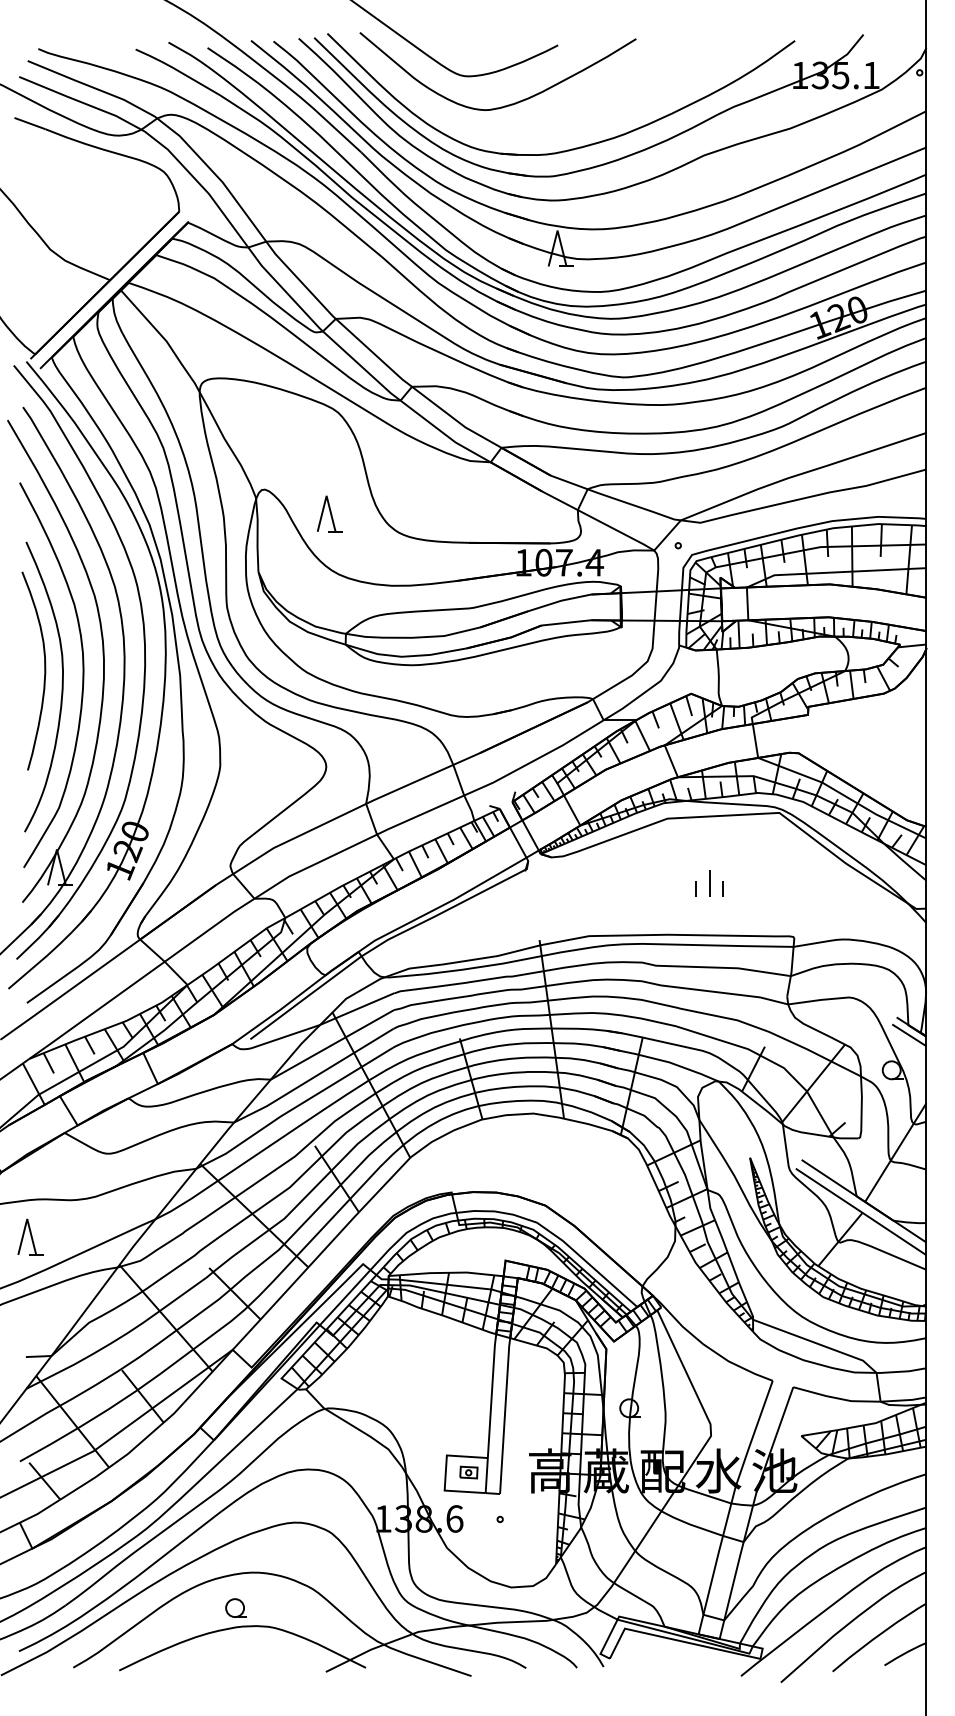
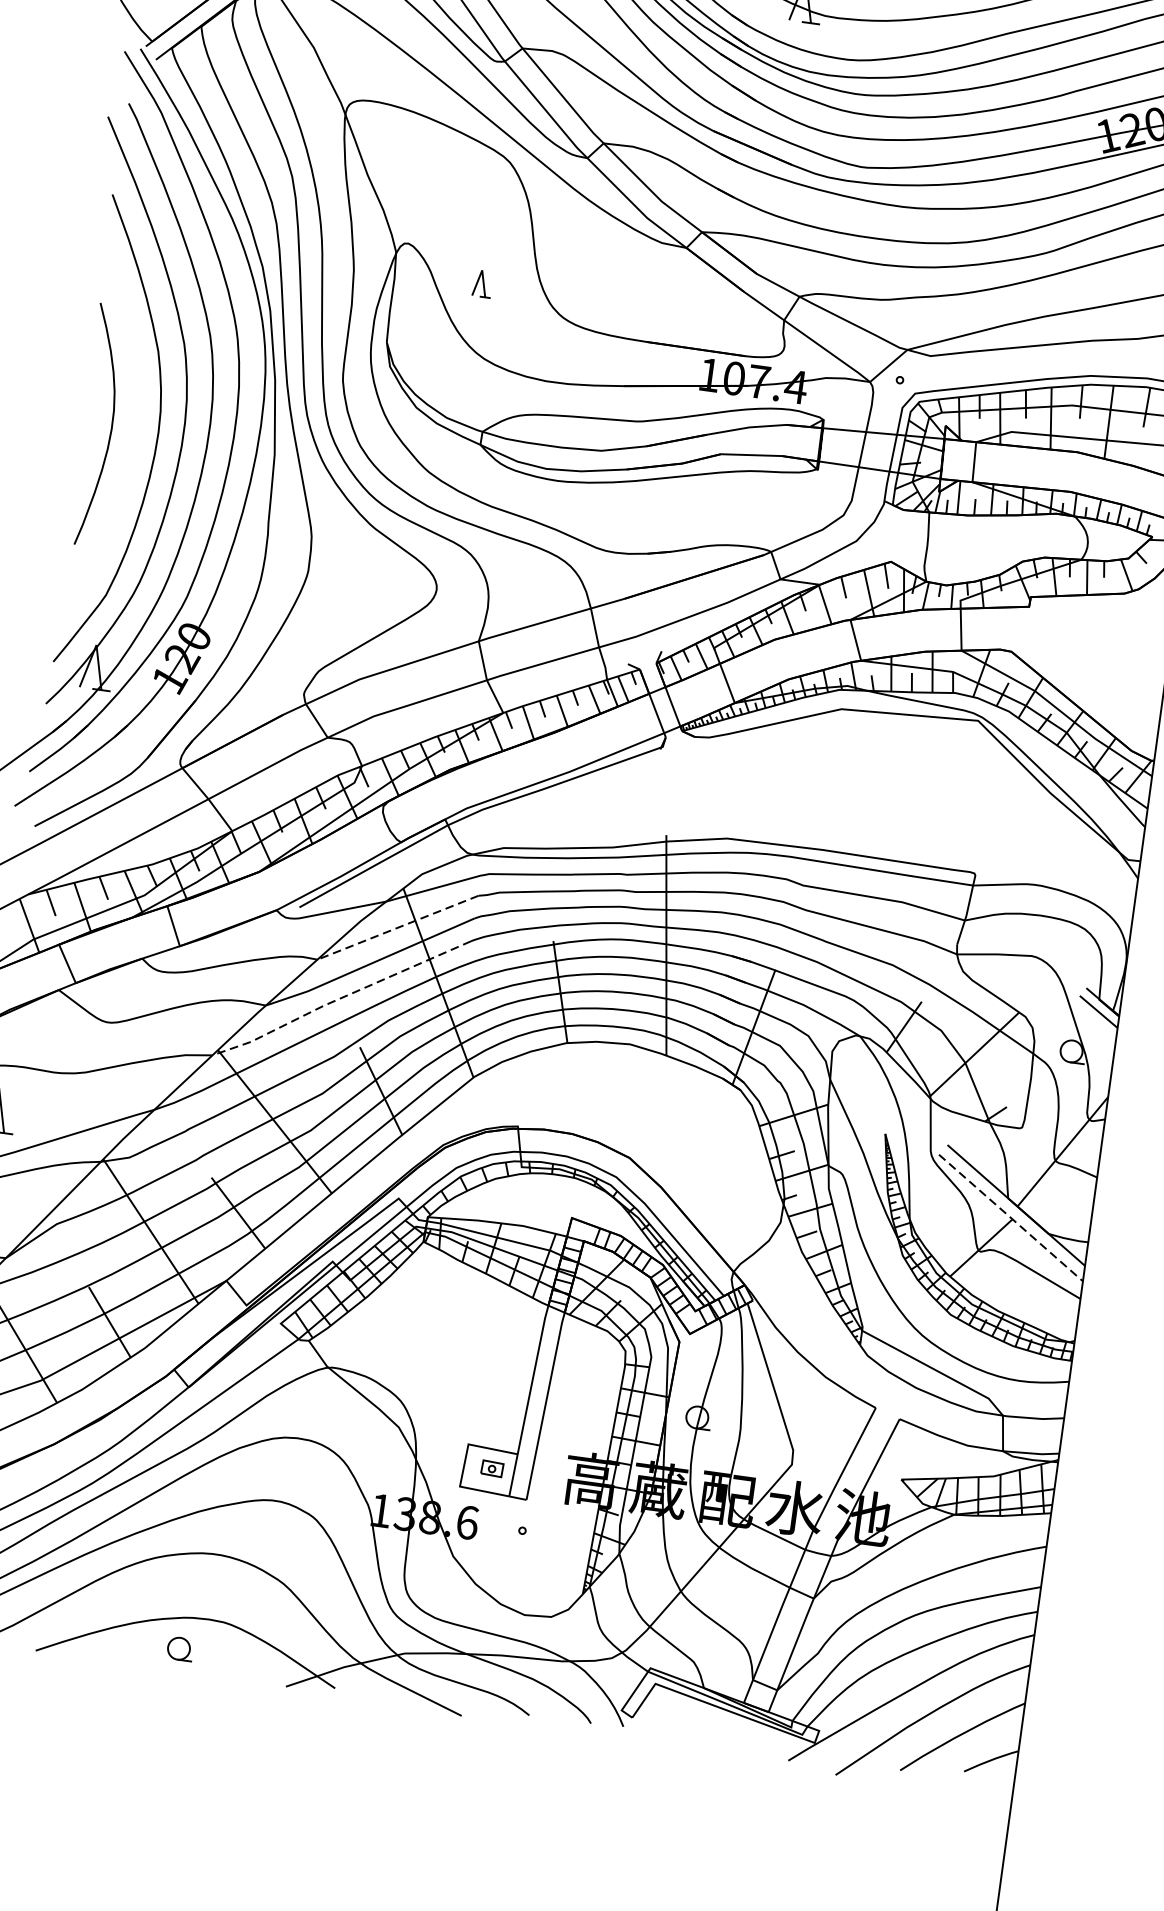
part: (329, 513) -> (482, 283), size x0.6
curve: (61, 686) -> (129, 448), removed
part: (709, 883) -> (881, 794), removed
line: (332, 1044) -> (398, 927), solid -> dashed
line: (292, 1109) -> (338, 999), solid -> dashed
line: (861, 1212) -> (1011, 1218), solid -> dashed
part: (235, 1607) -> (179, 1648), moved

